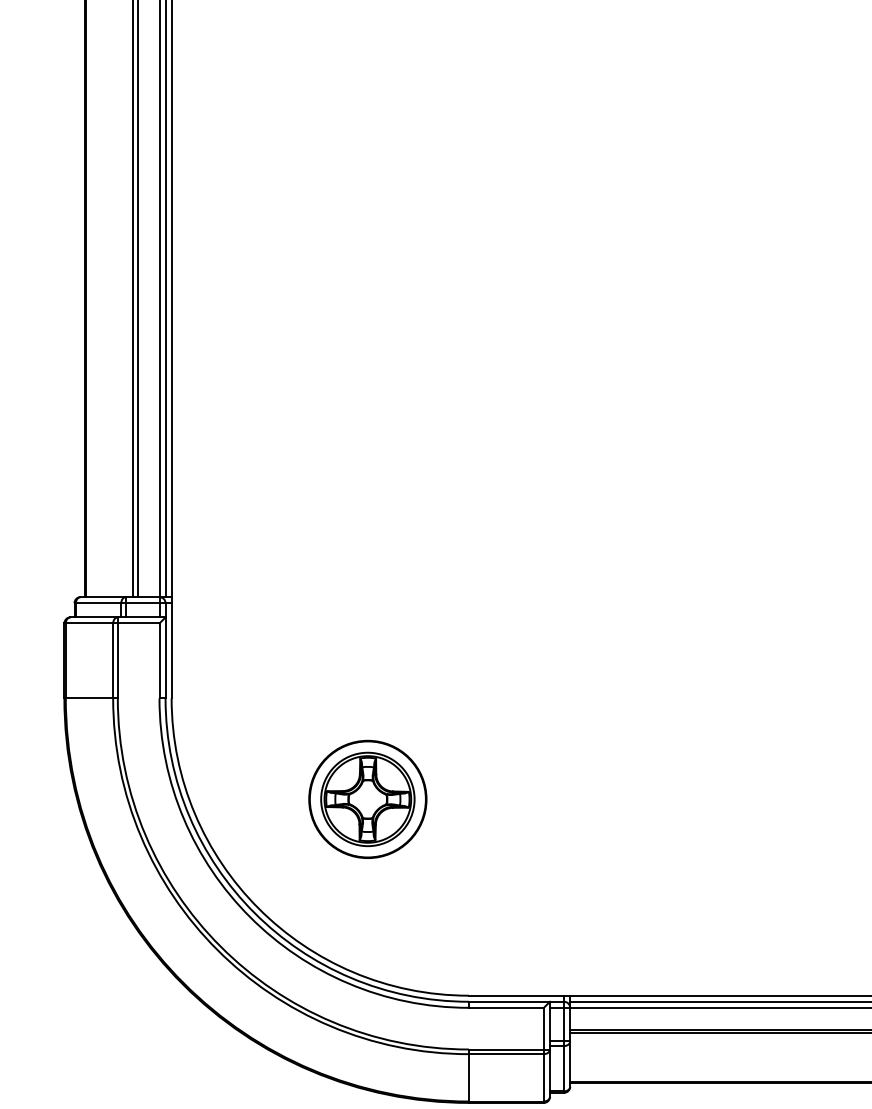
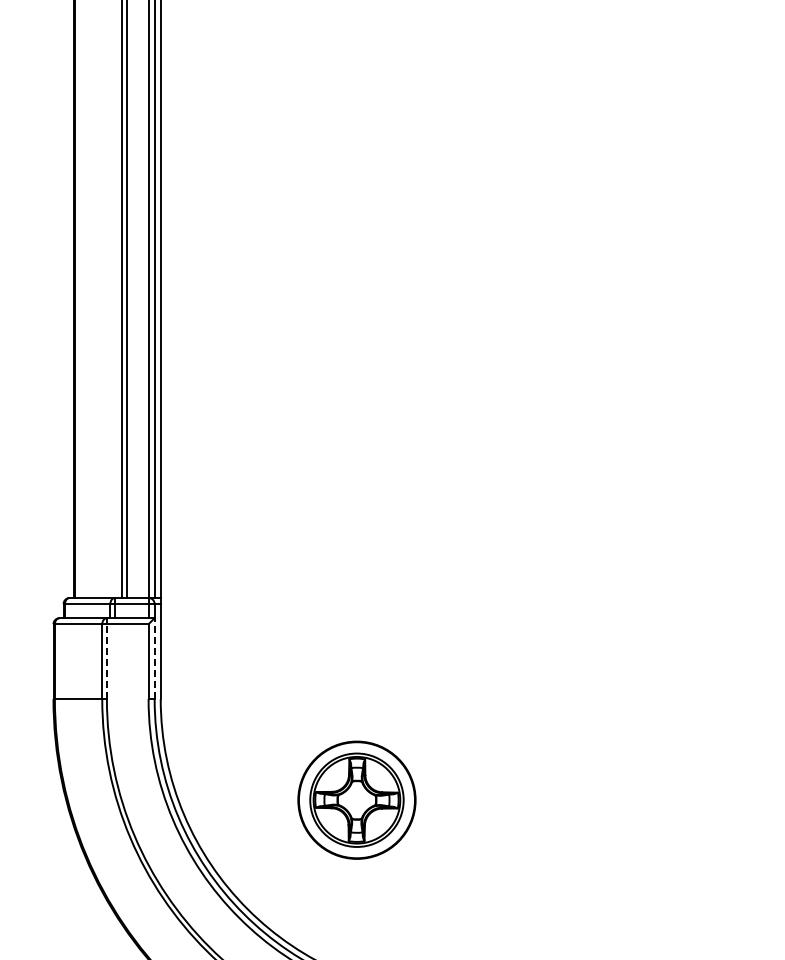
line: (165, 657) -> (154, 658), solid -> dashed
line: (117, 660) -> (106, 661), solid -> dashed

